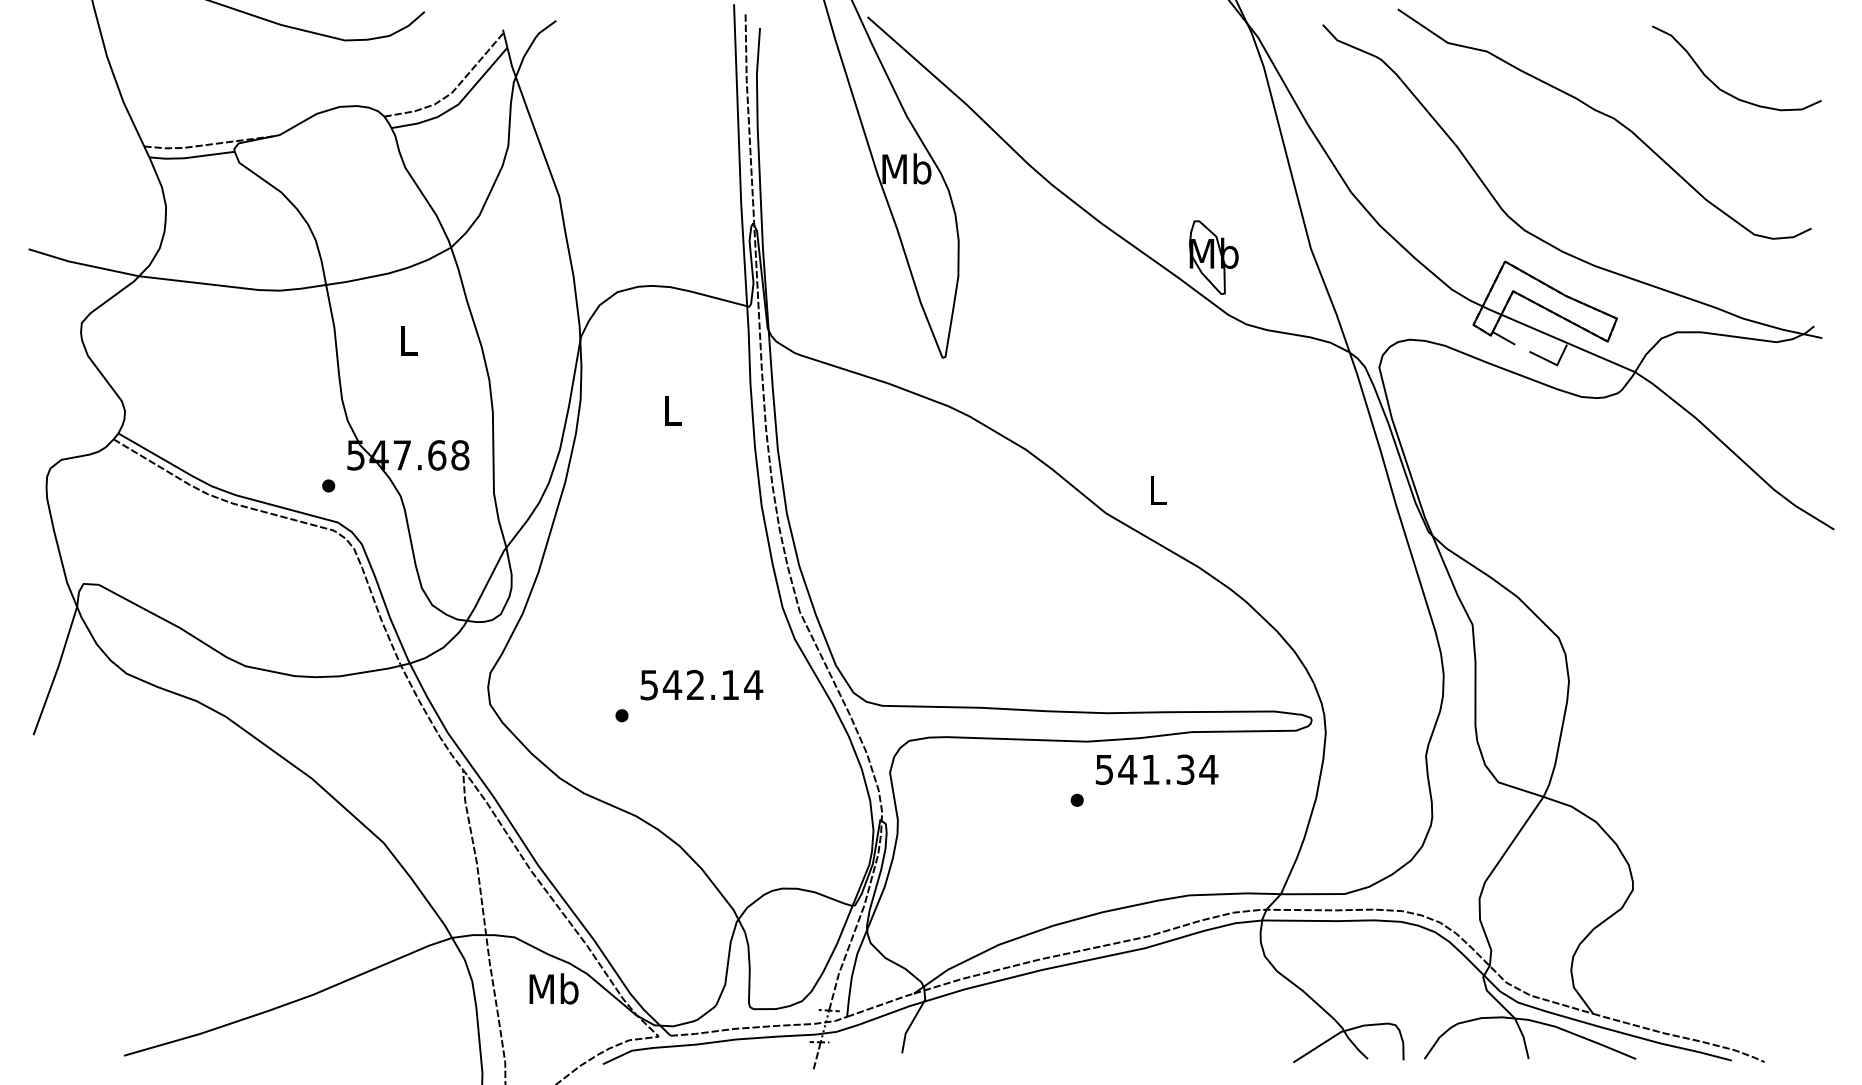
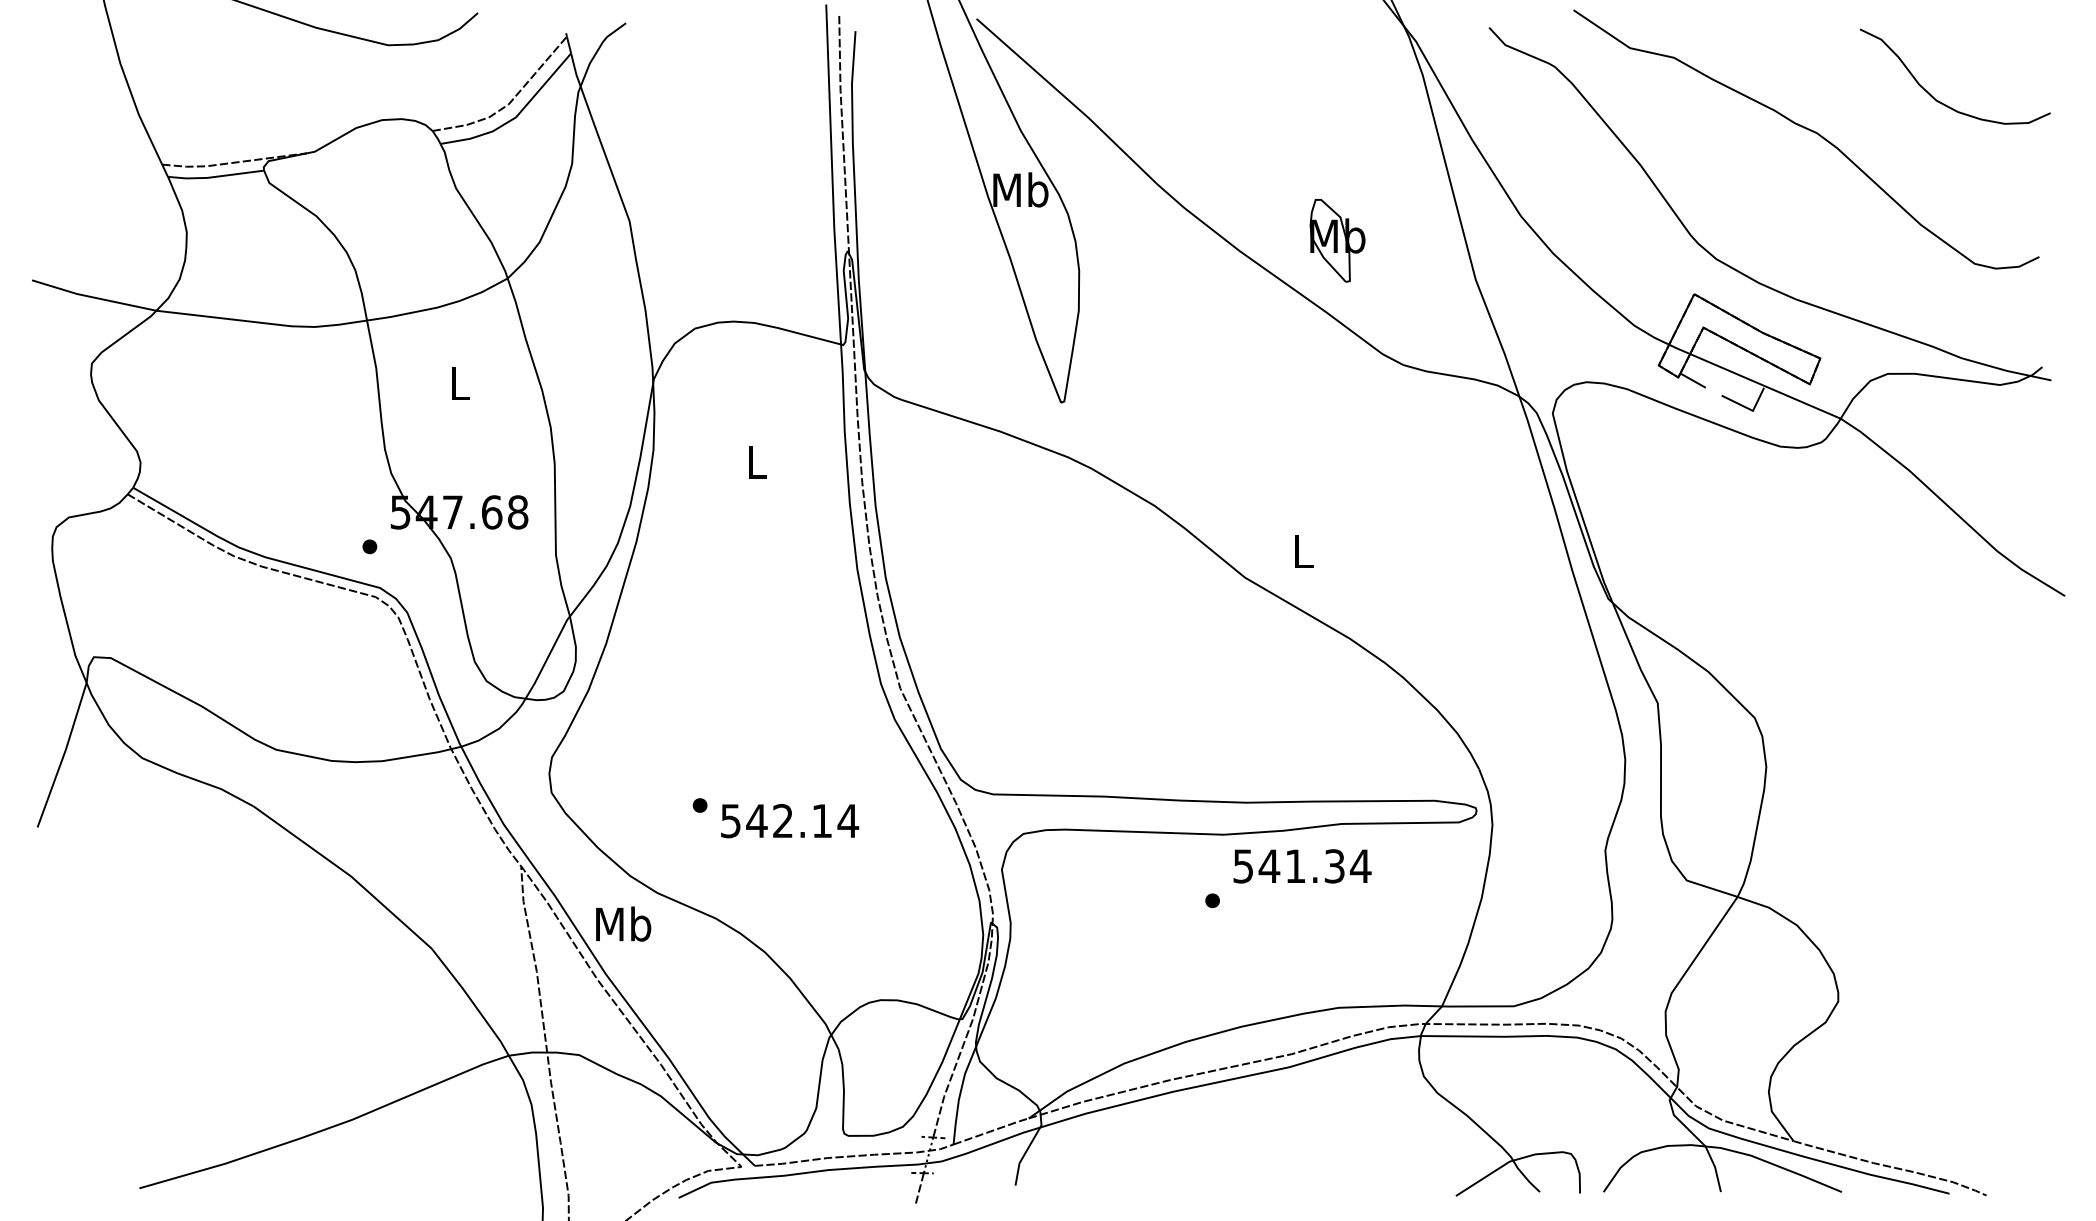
part: (1213, 257) -> (1337, 240), moved
text: (702, 685) -> (790, 821), moved
text: (553, 988) -> (623, 923), moved

